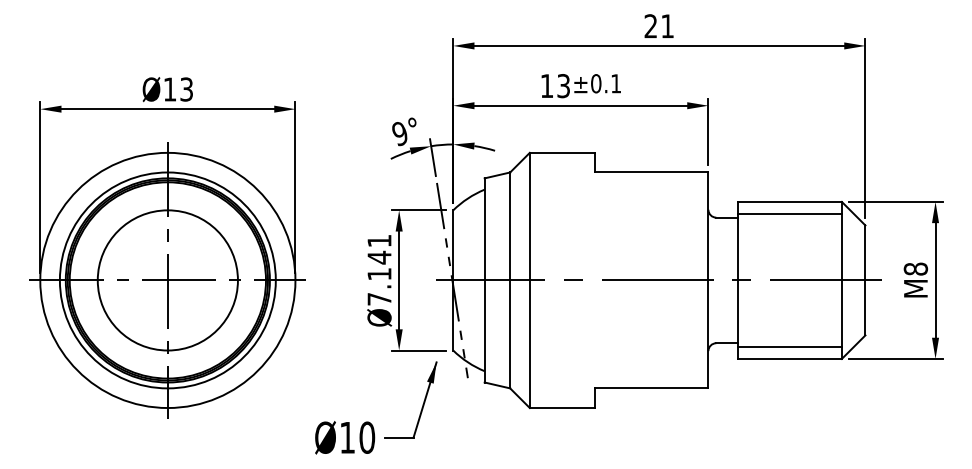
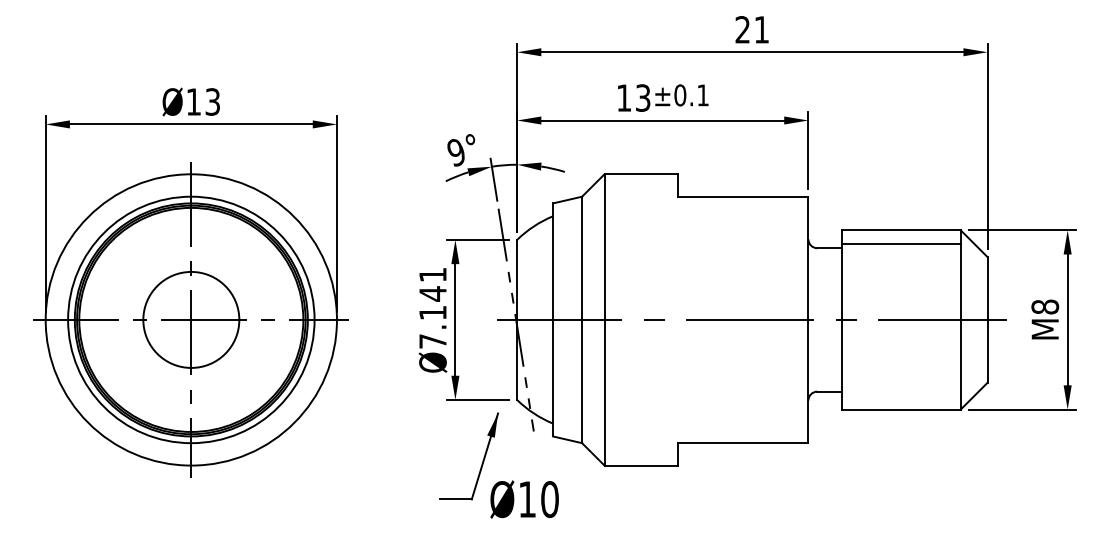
circle: (168, 280) -> (191, 319), size x0.6
line: (789, 346) -> (901, 395), removed
text: (344, 437) -> (524, 499), moved

